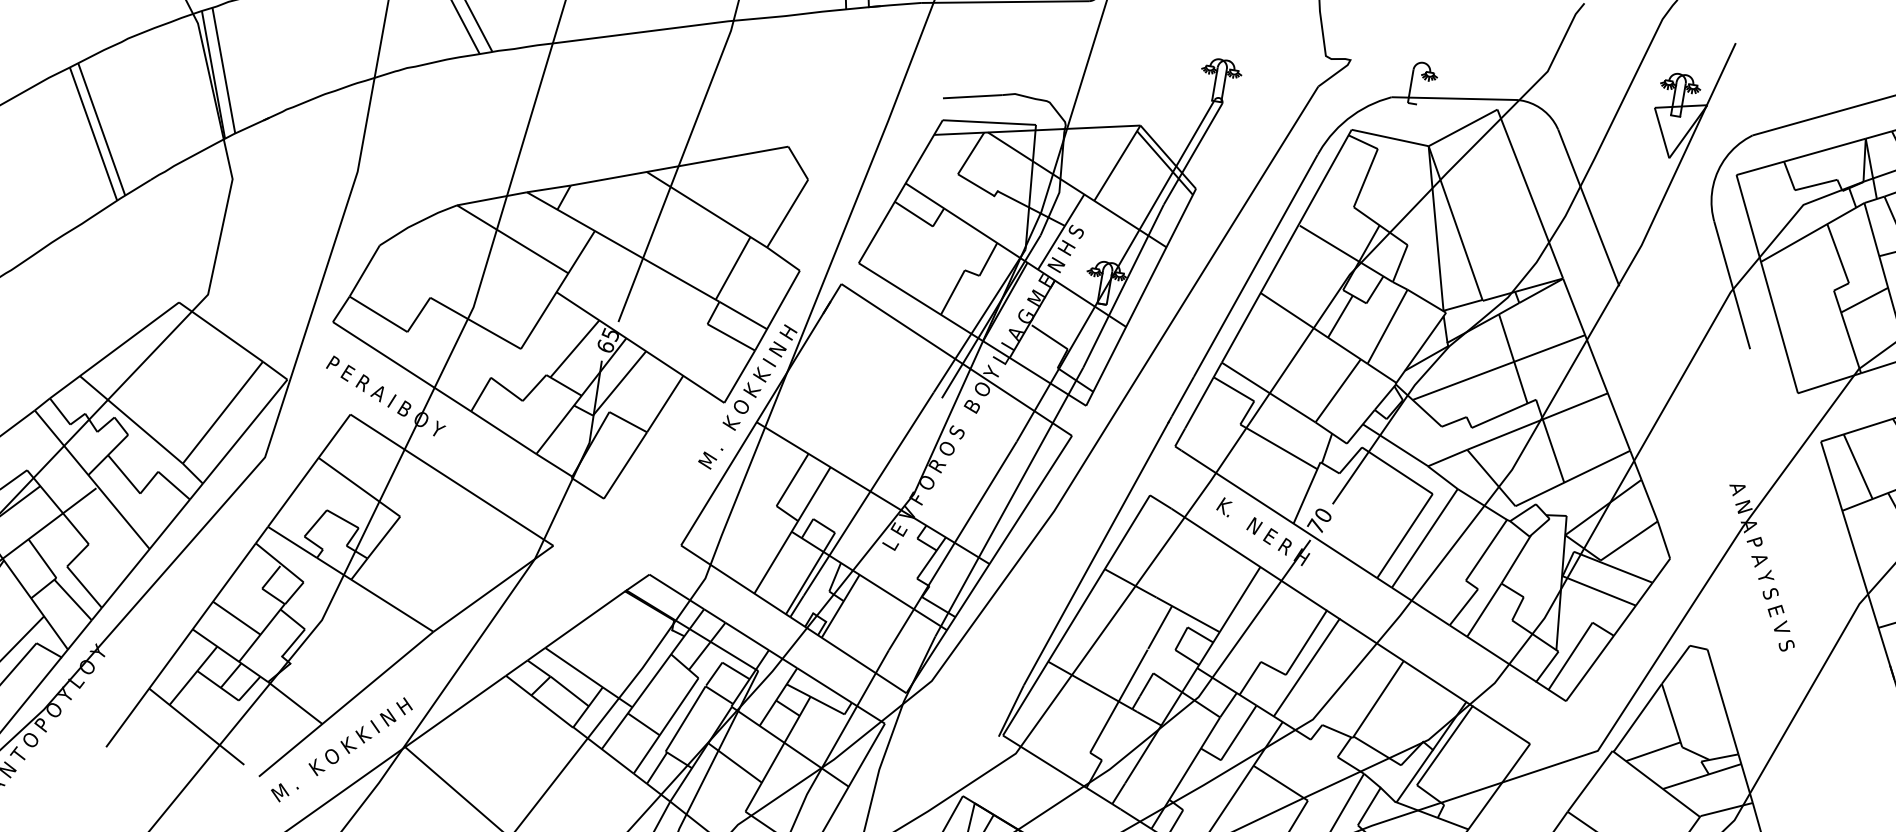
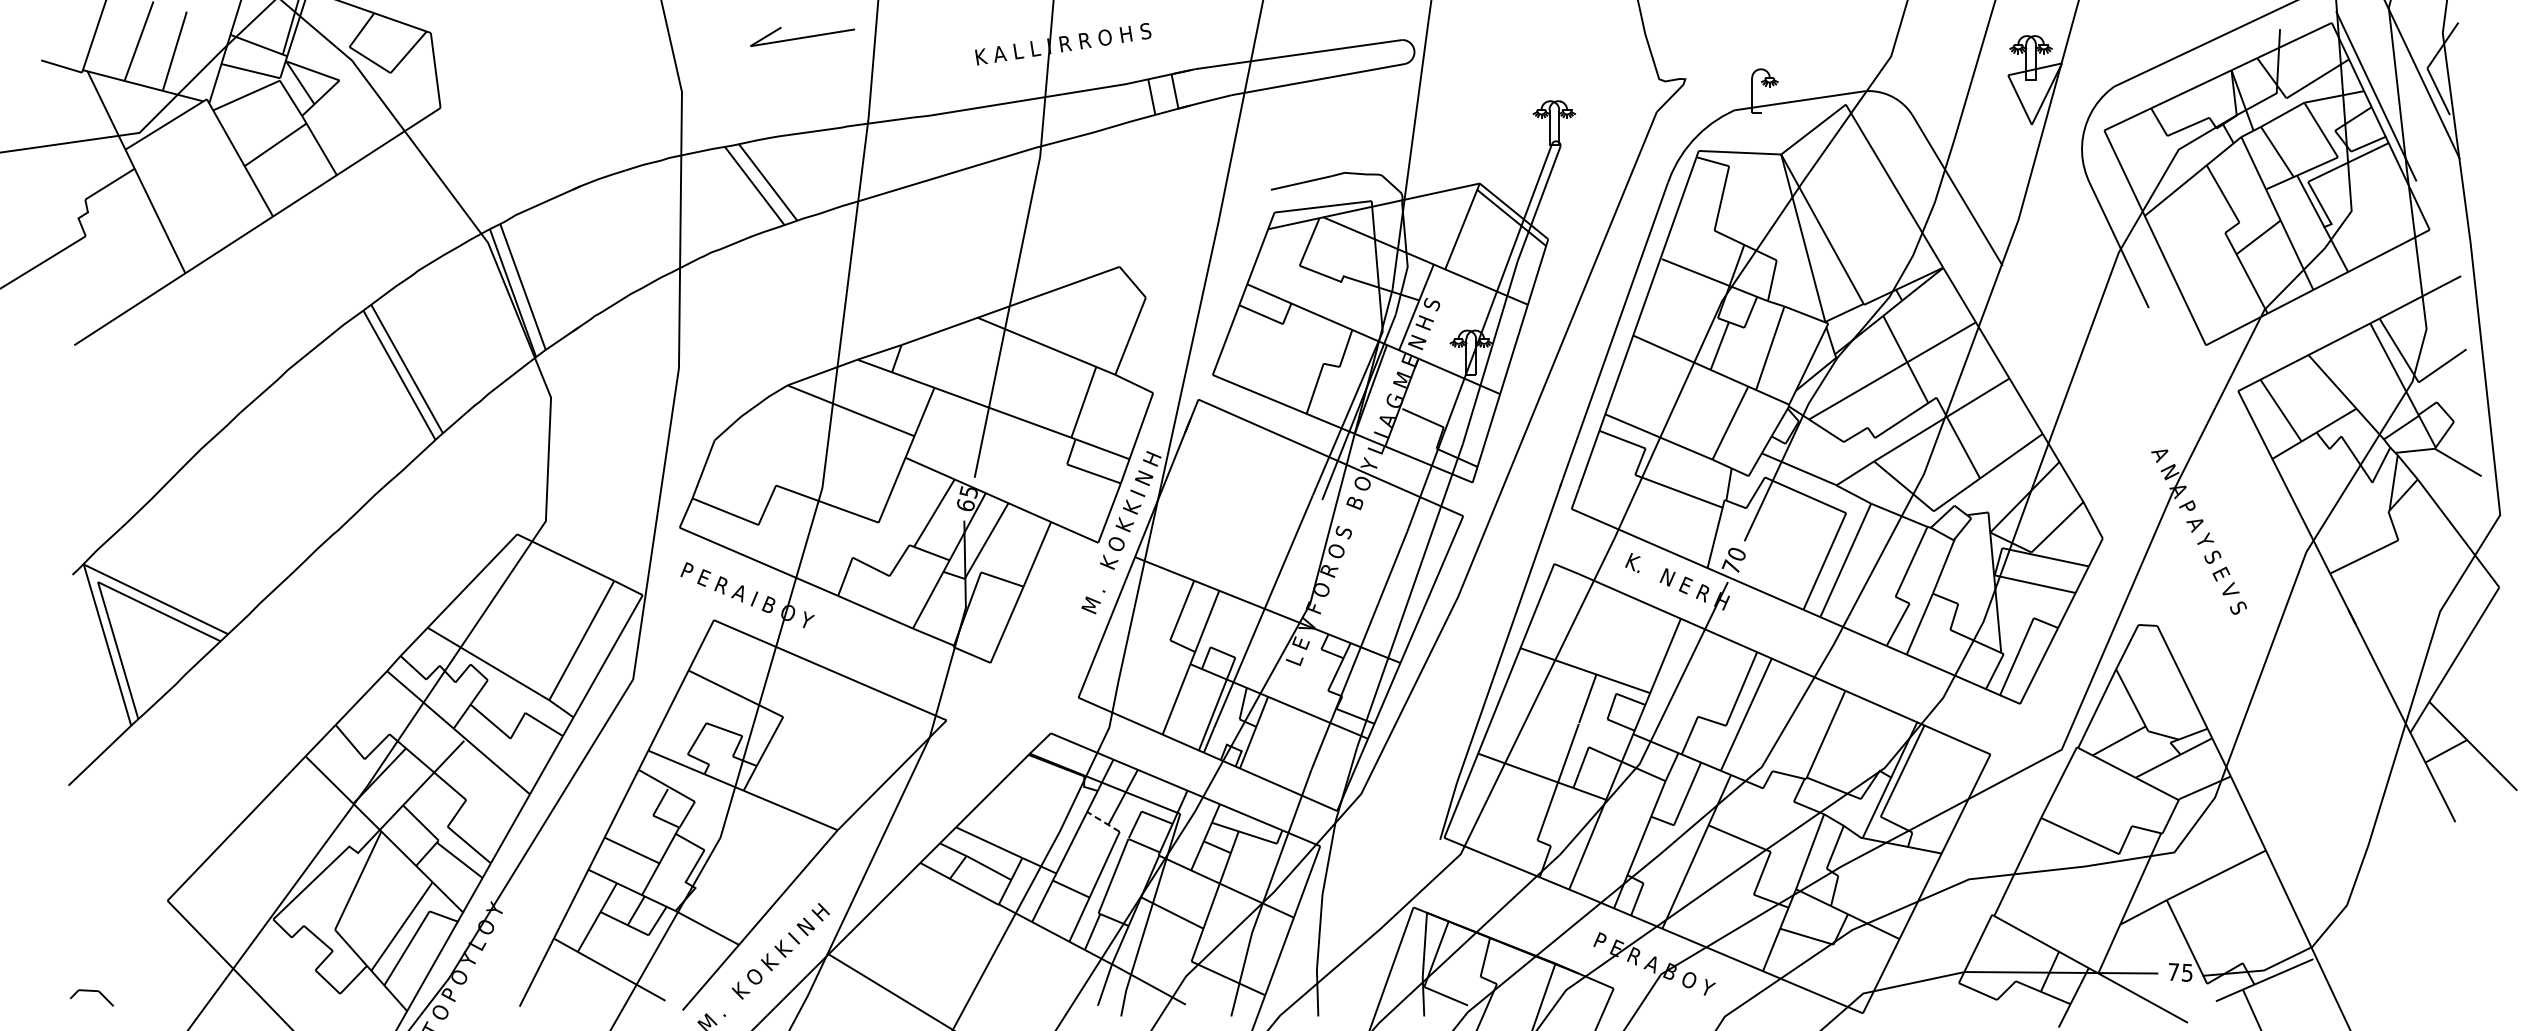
line: (684, 665) -> (1103, 821), solid -> dashed

